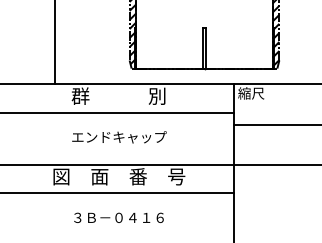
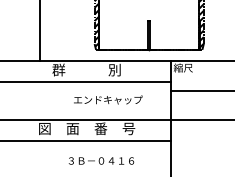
text: (119, 137) -> (108, 100), moved
text: (118, 217) -> (101, 160), moved

